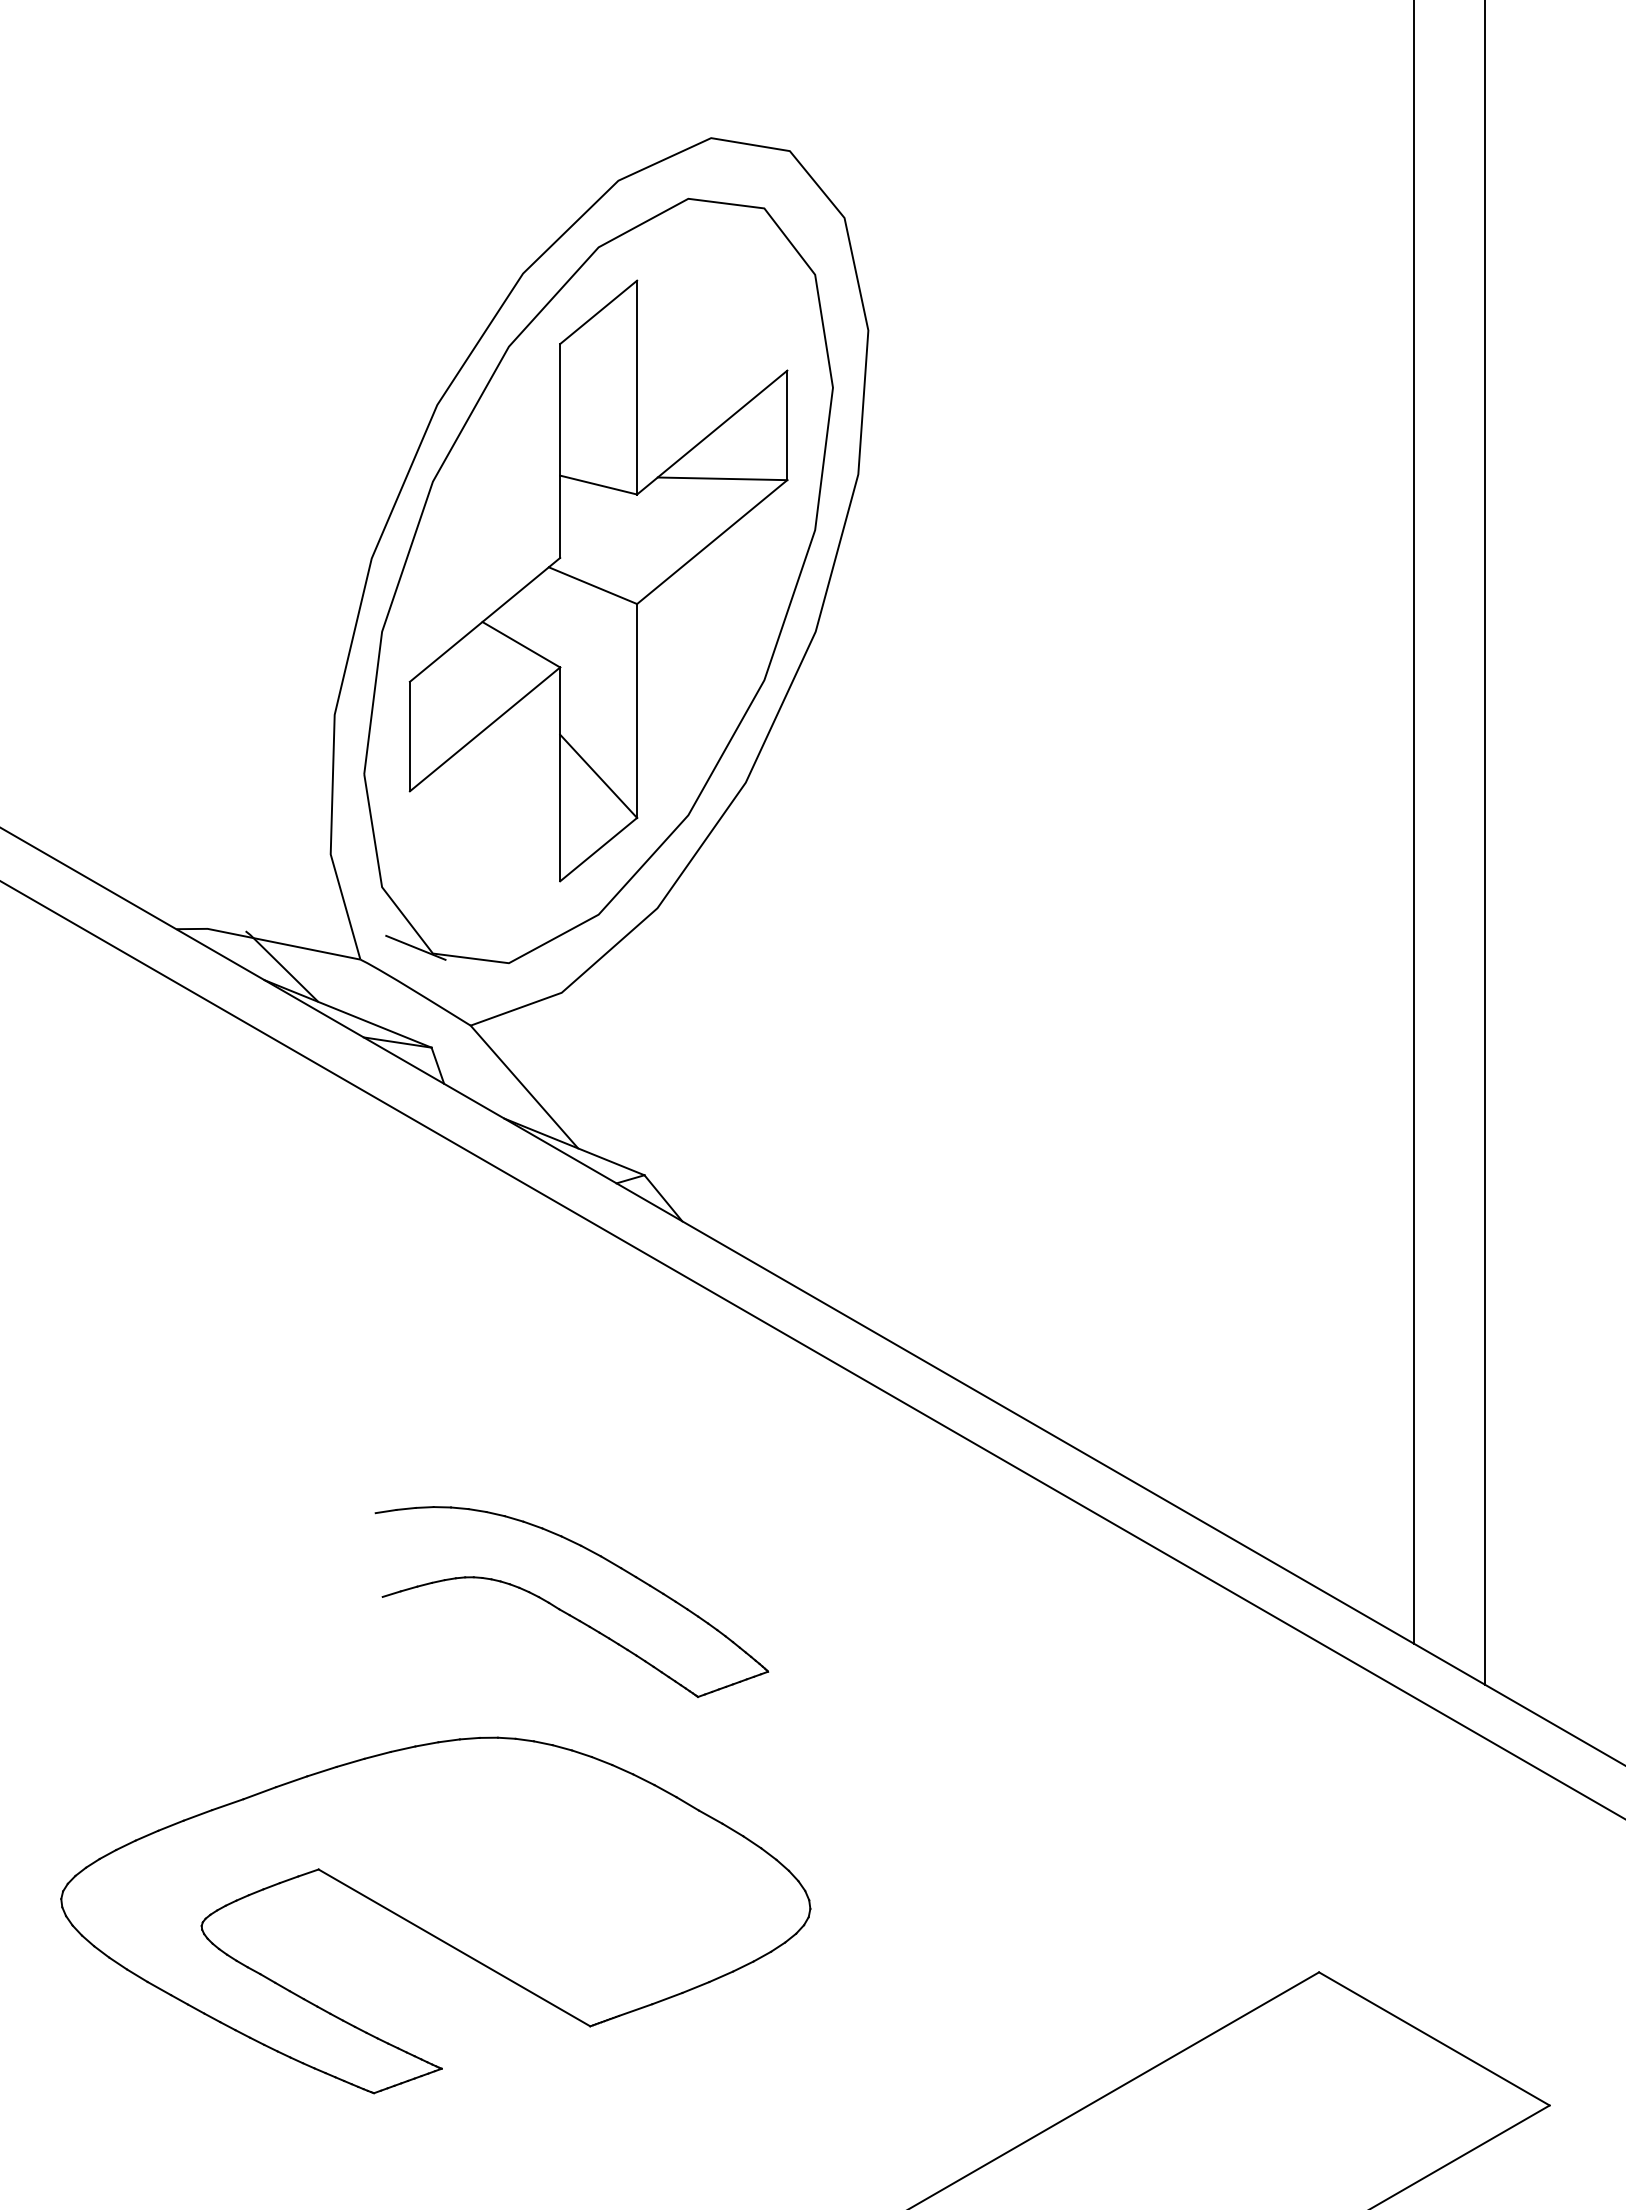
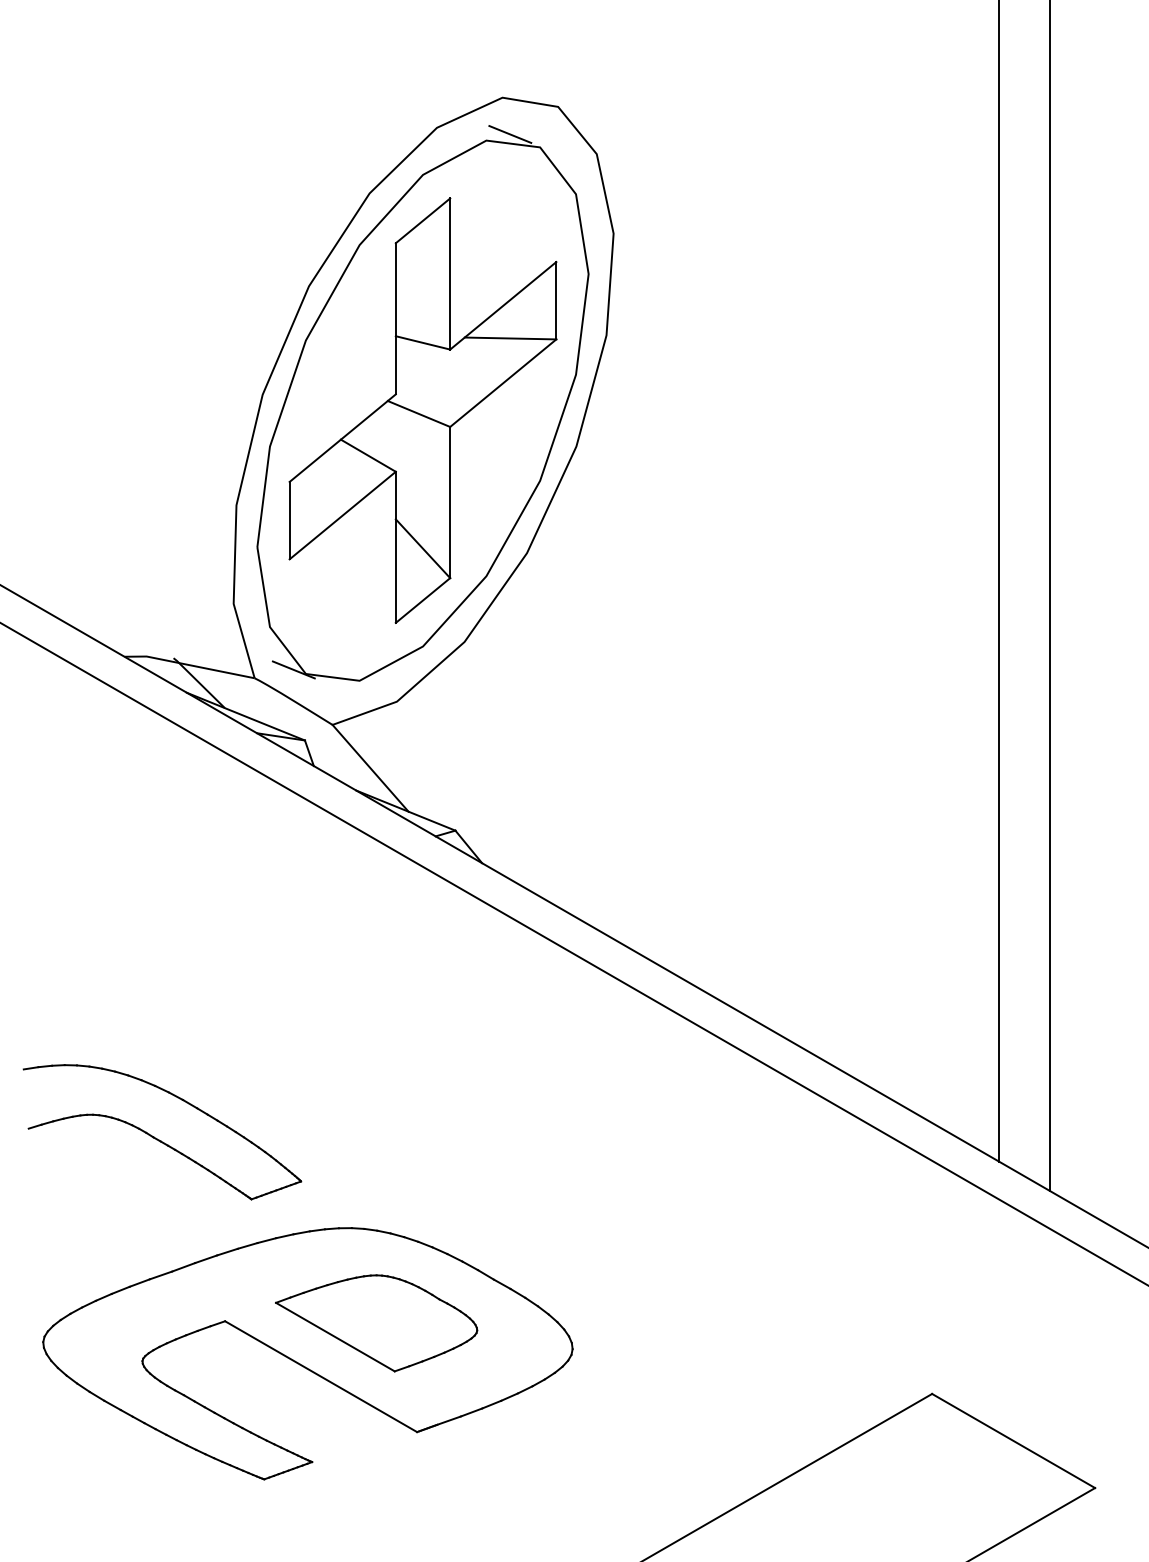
line: (721, 190) -> (509, 134), added
part: (565, 1611) -> (157, 1138), moved
part: (532, 1872) -> (376, 1323), added

